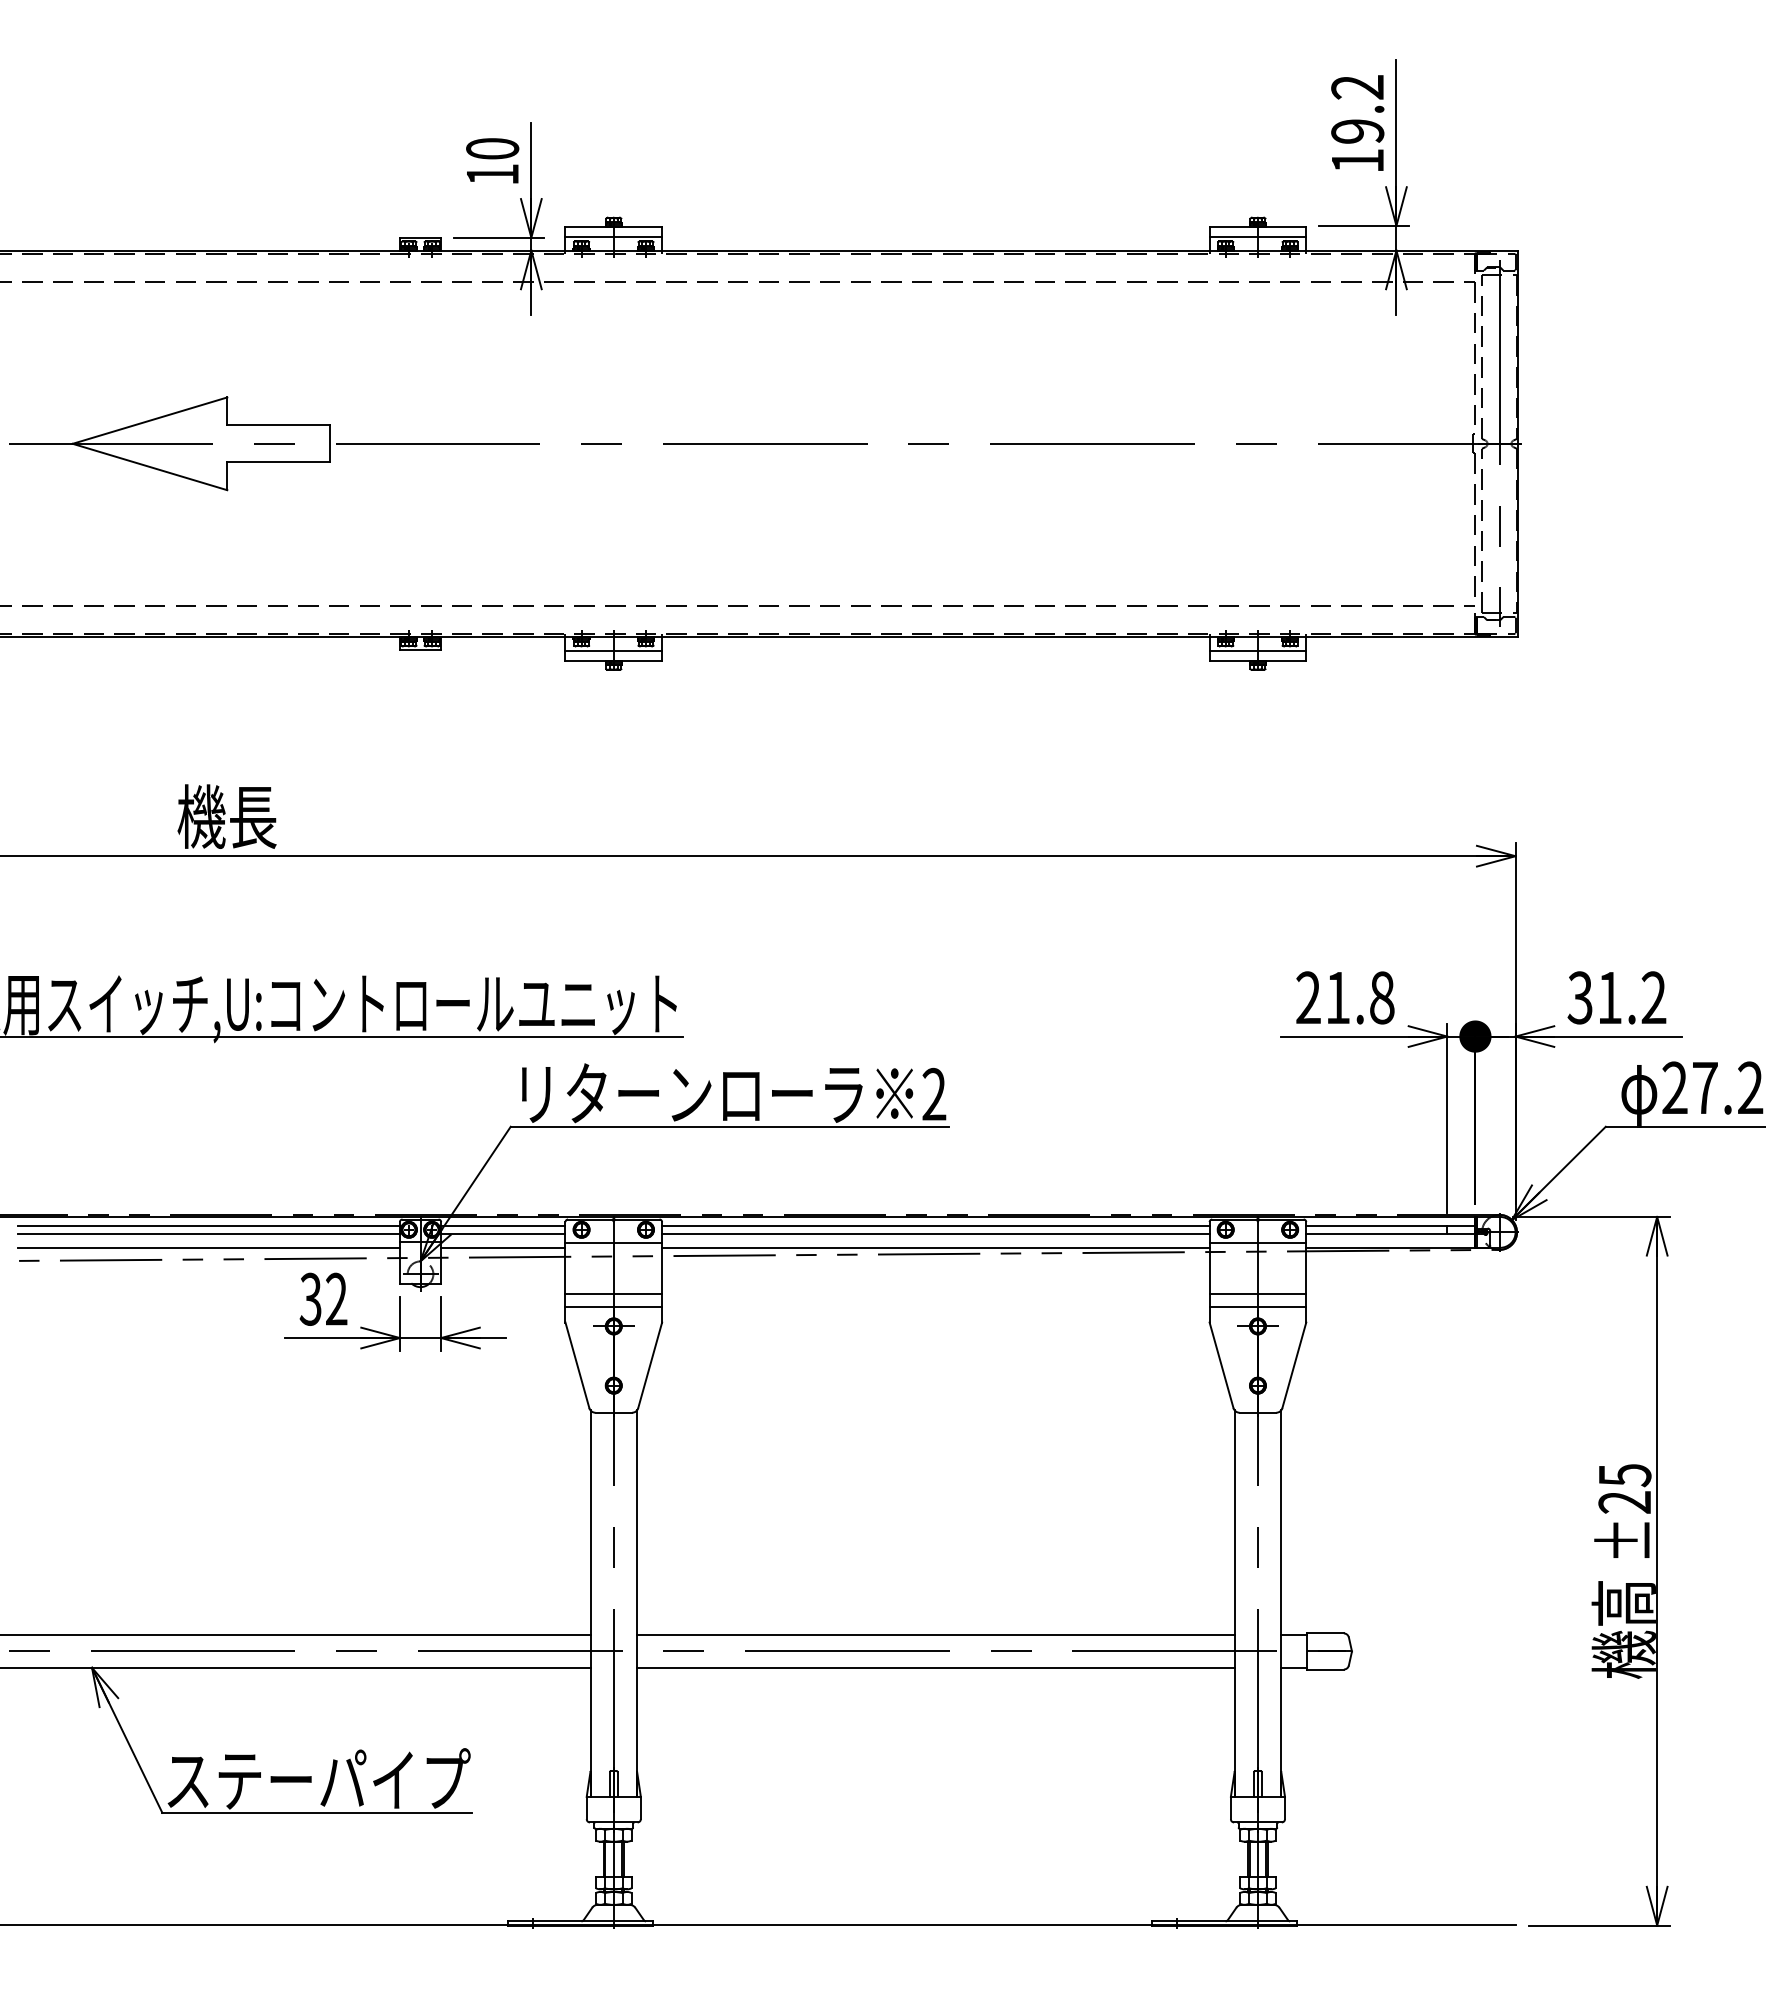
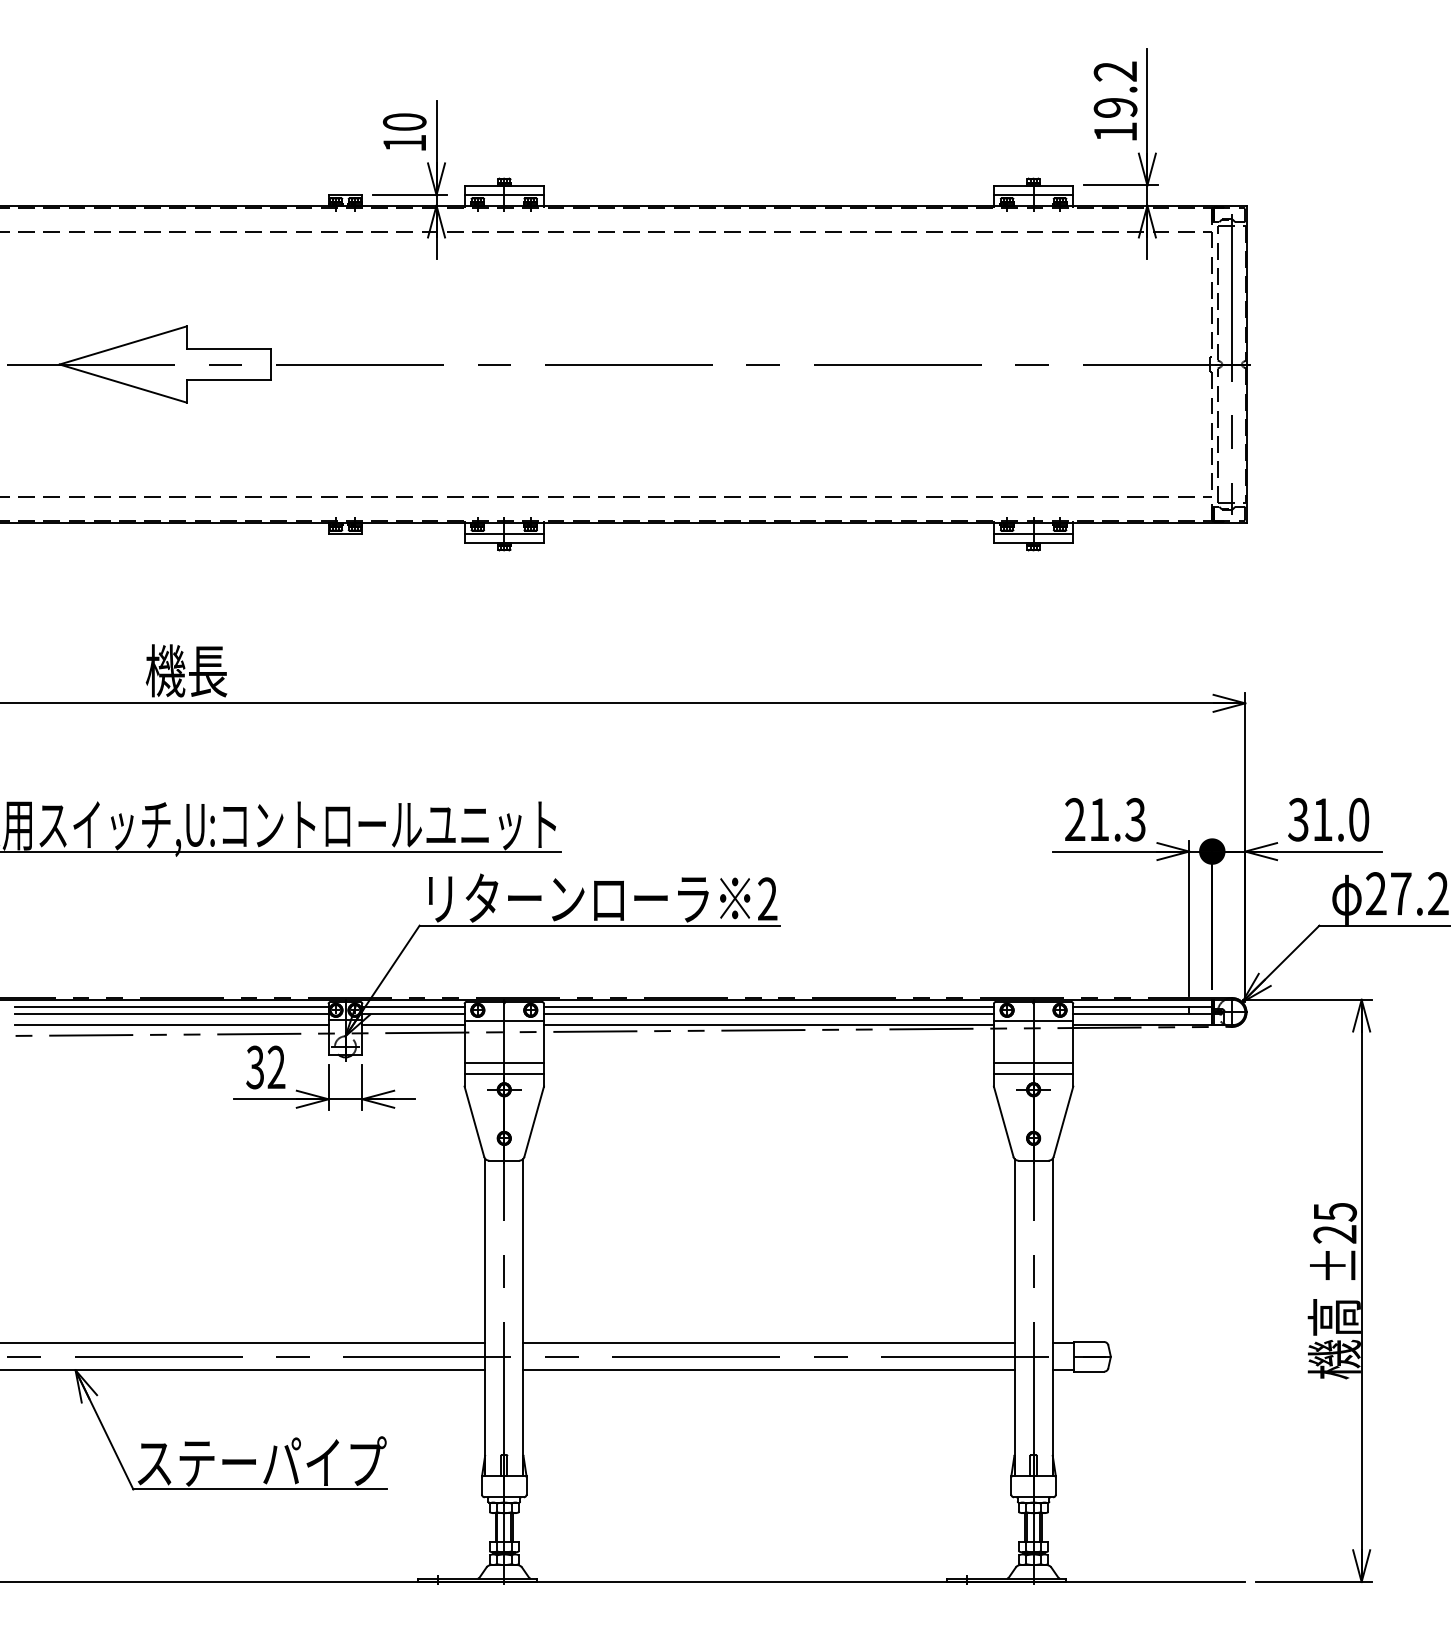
text: (1381, 997) -> (1135, 819), 21.8 -> 21.3
text: (1653, 997) -> (1358, 819), 31.2 -> 31.0

